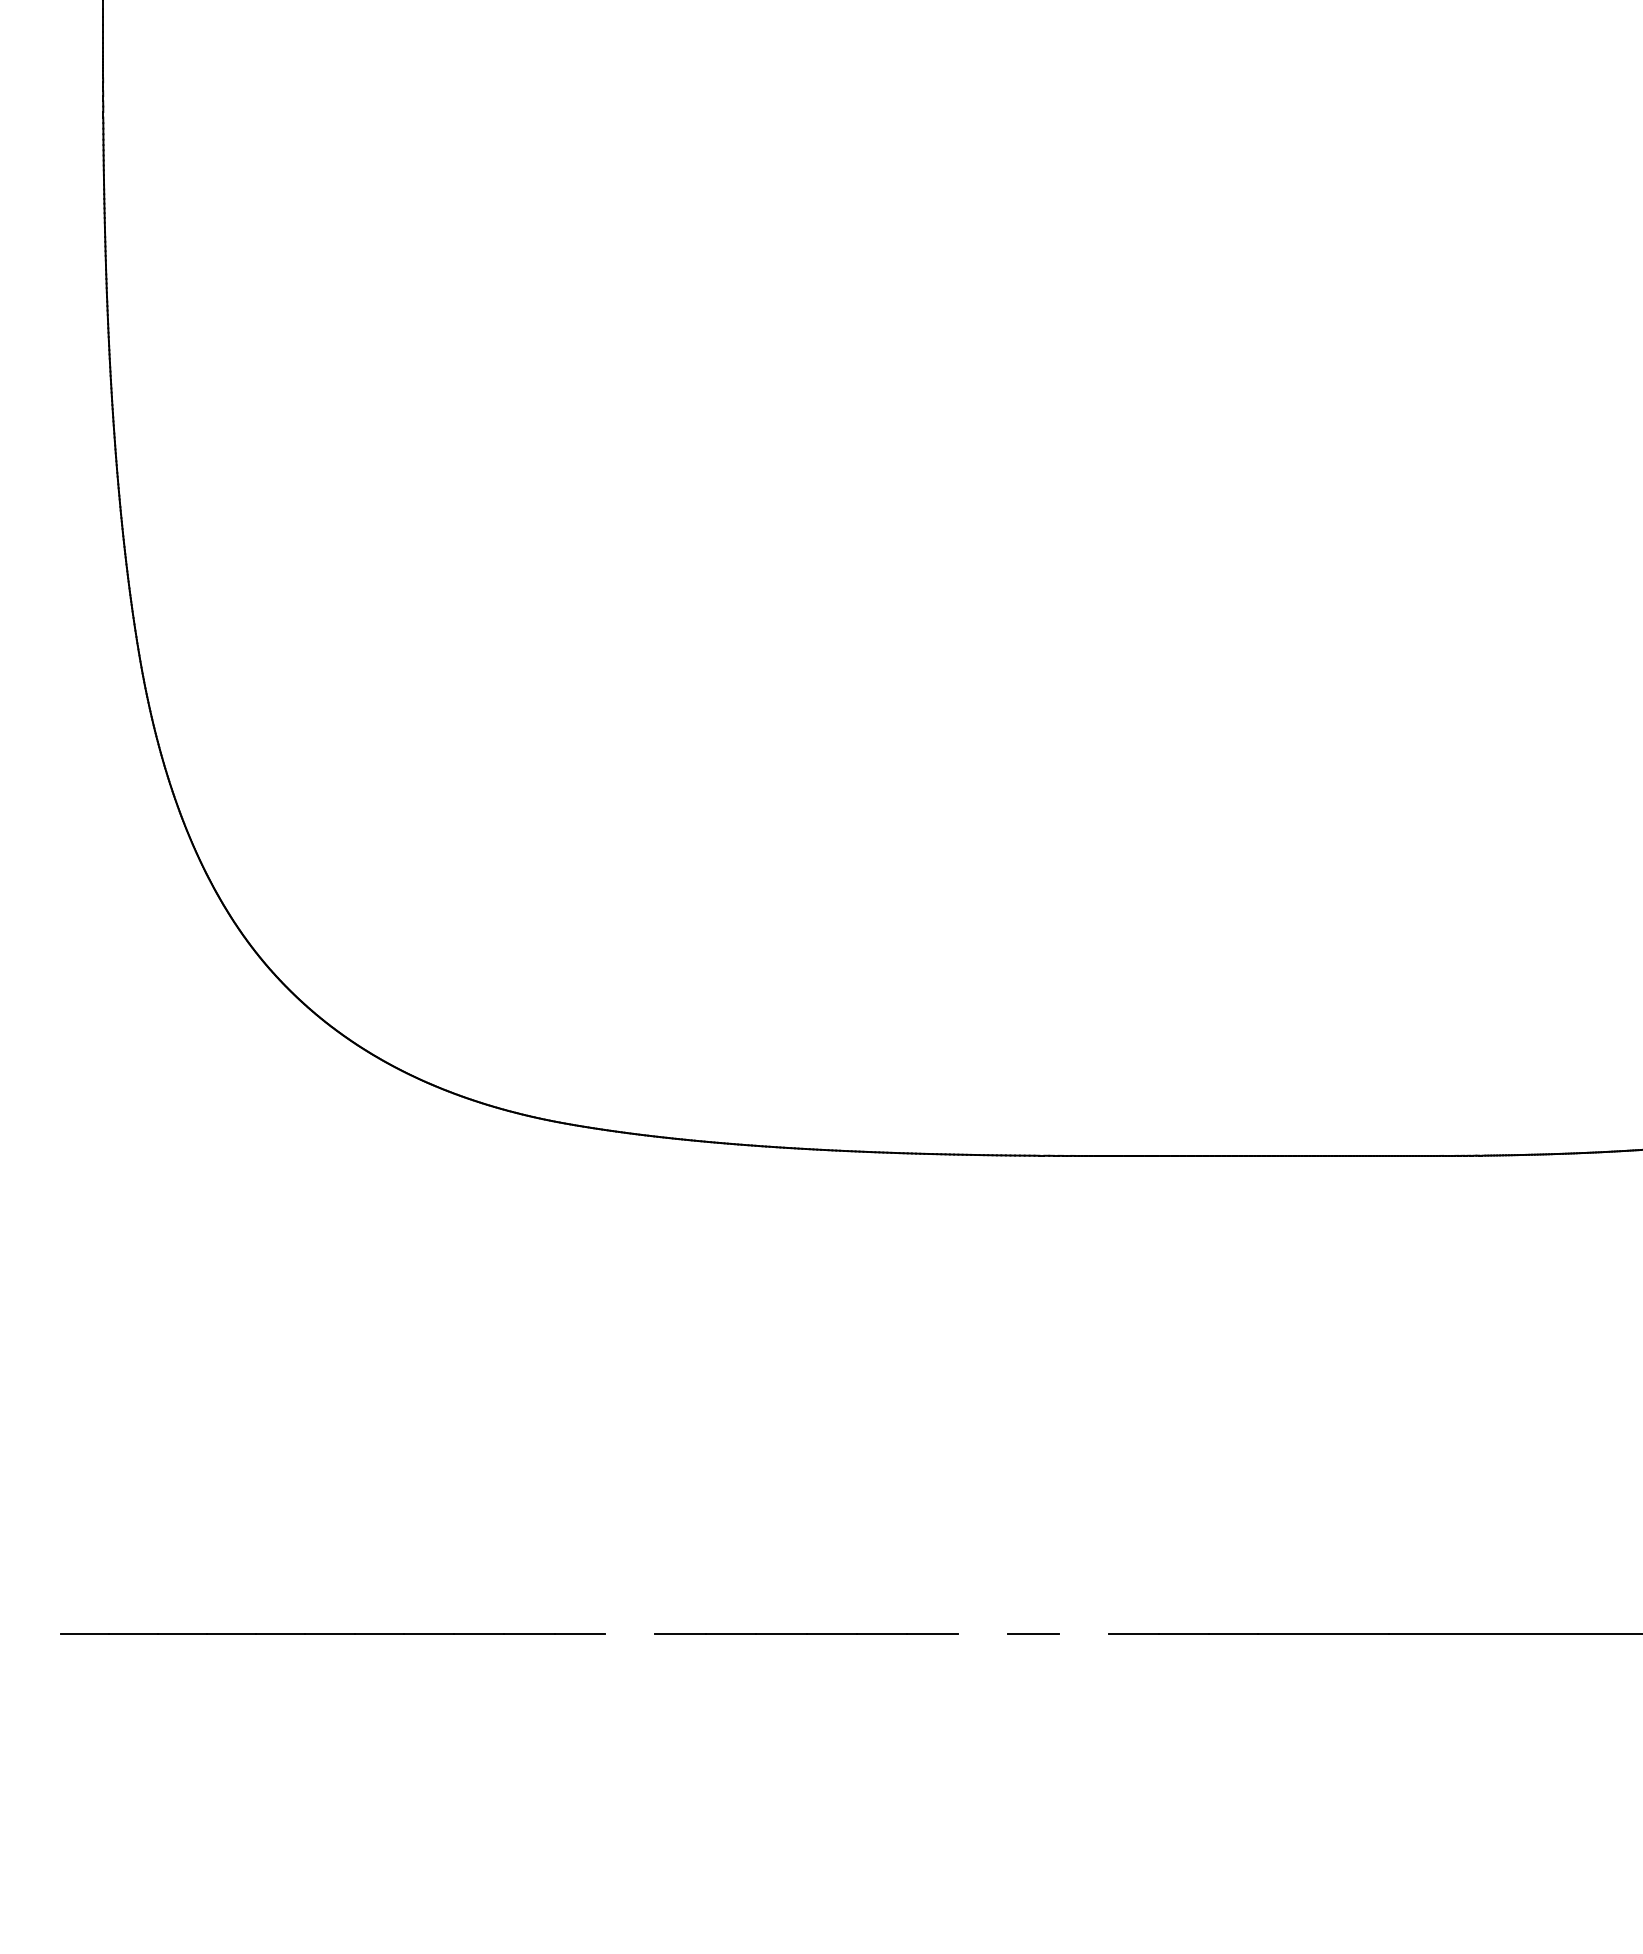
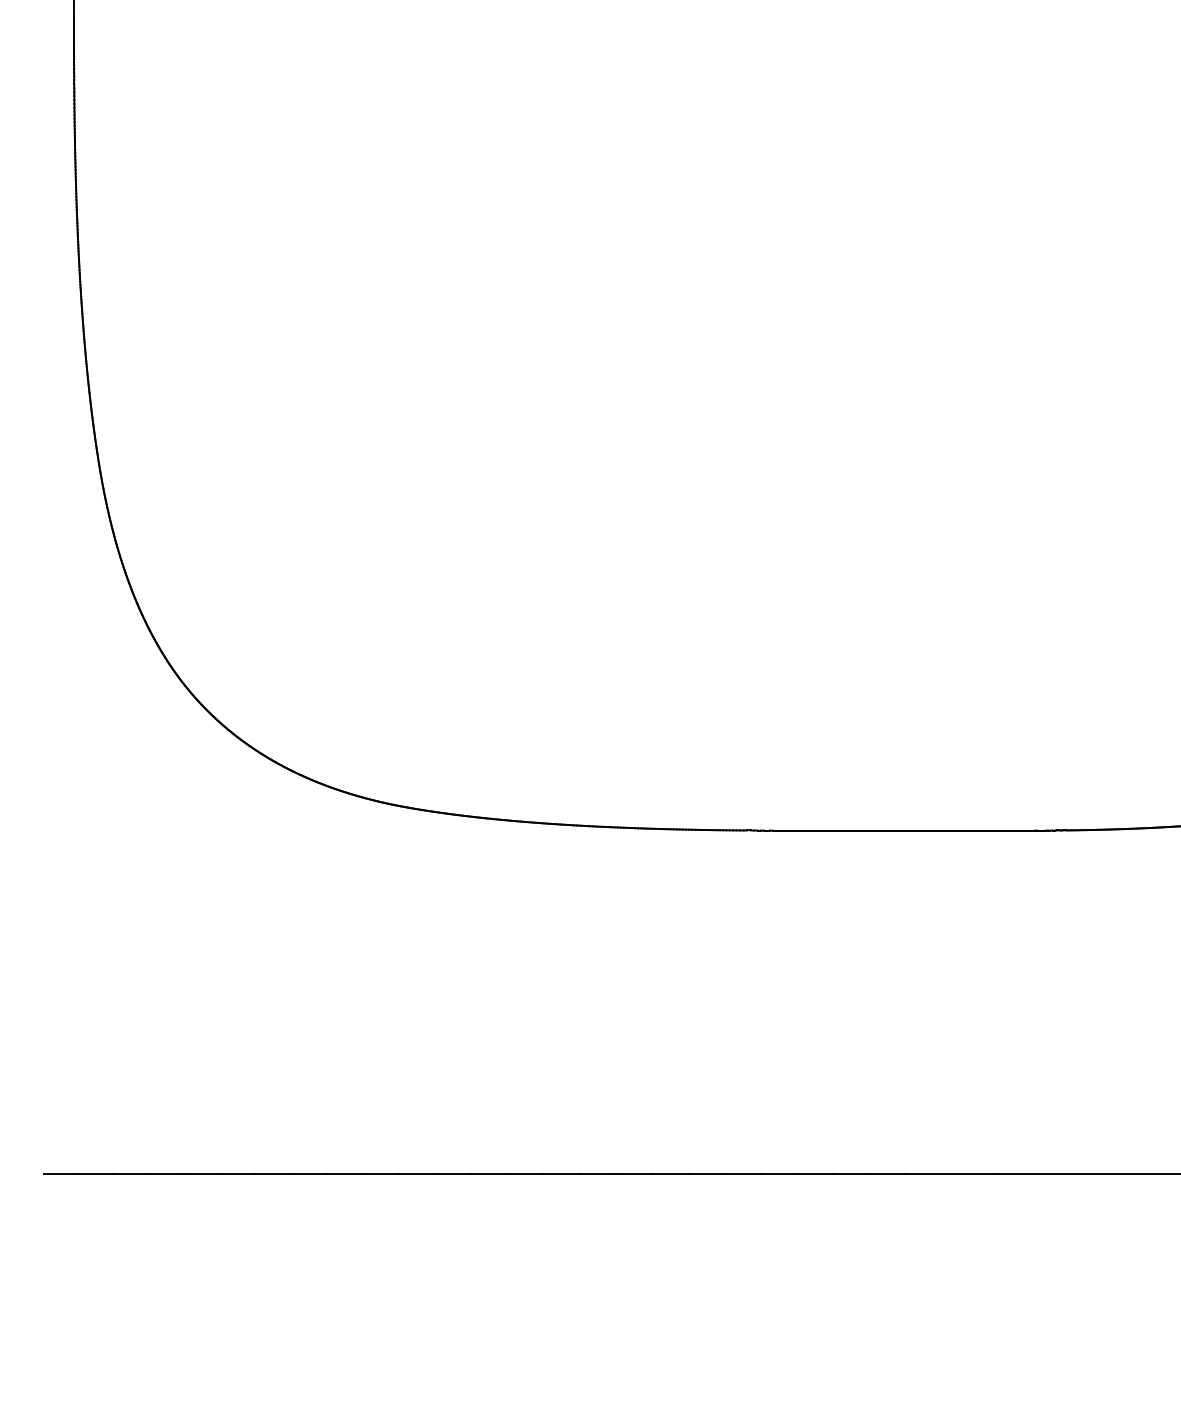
line: (629, 1634) -> (452, 1174), added
line: (982, 1634) -> (706, 1174), added
line: (1083, 1634) -> (778, 1174), added

